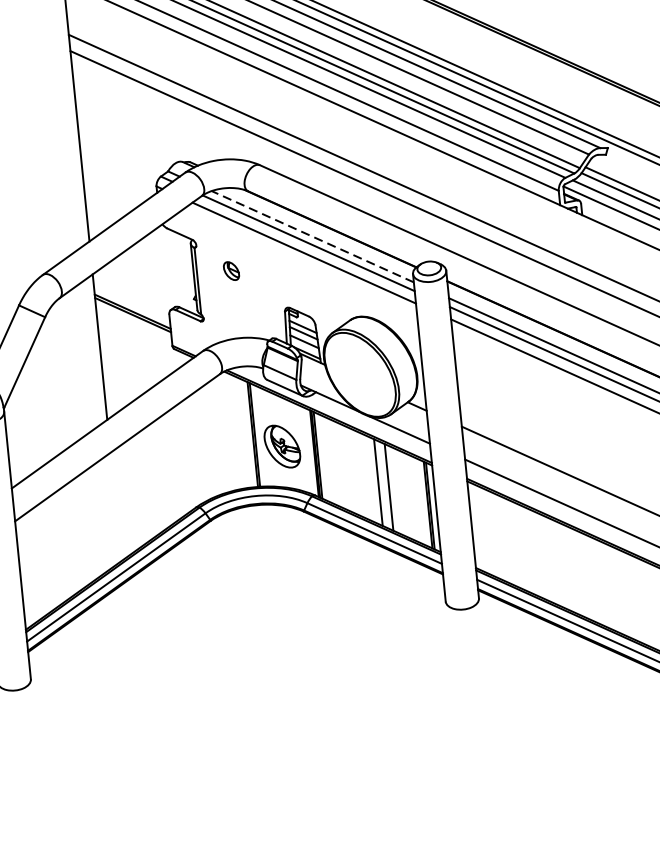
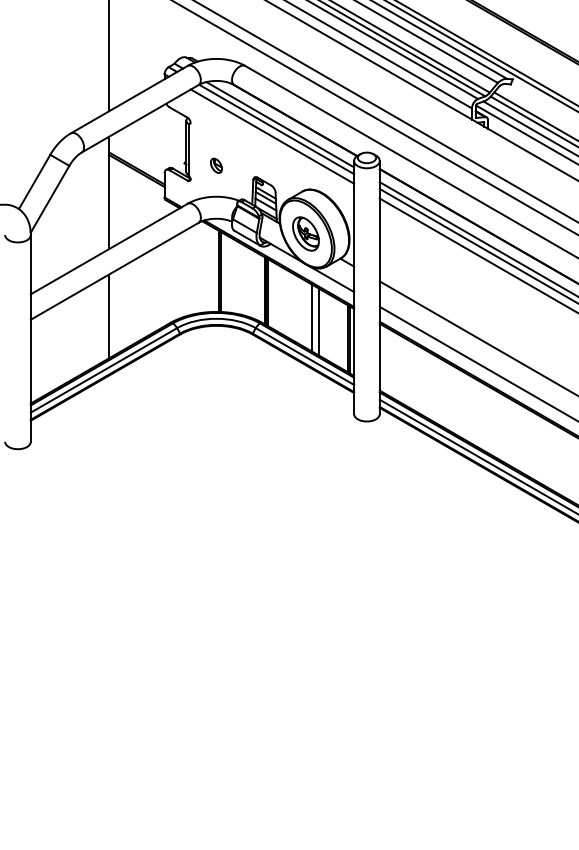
line: (311, 236) -> (279, 124), dashed -> solid
part: (231, 270) -> (216, 165), moved
part: (281, 446) -> (305, 233), moved
line: (116, 506) -> (109, 316), added

